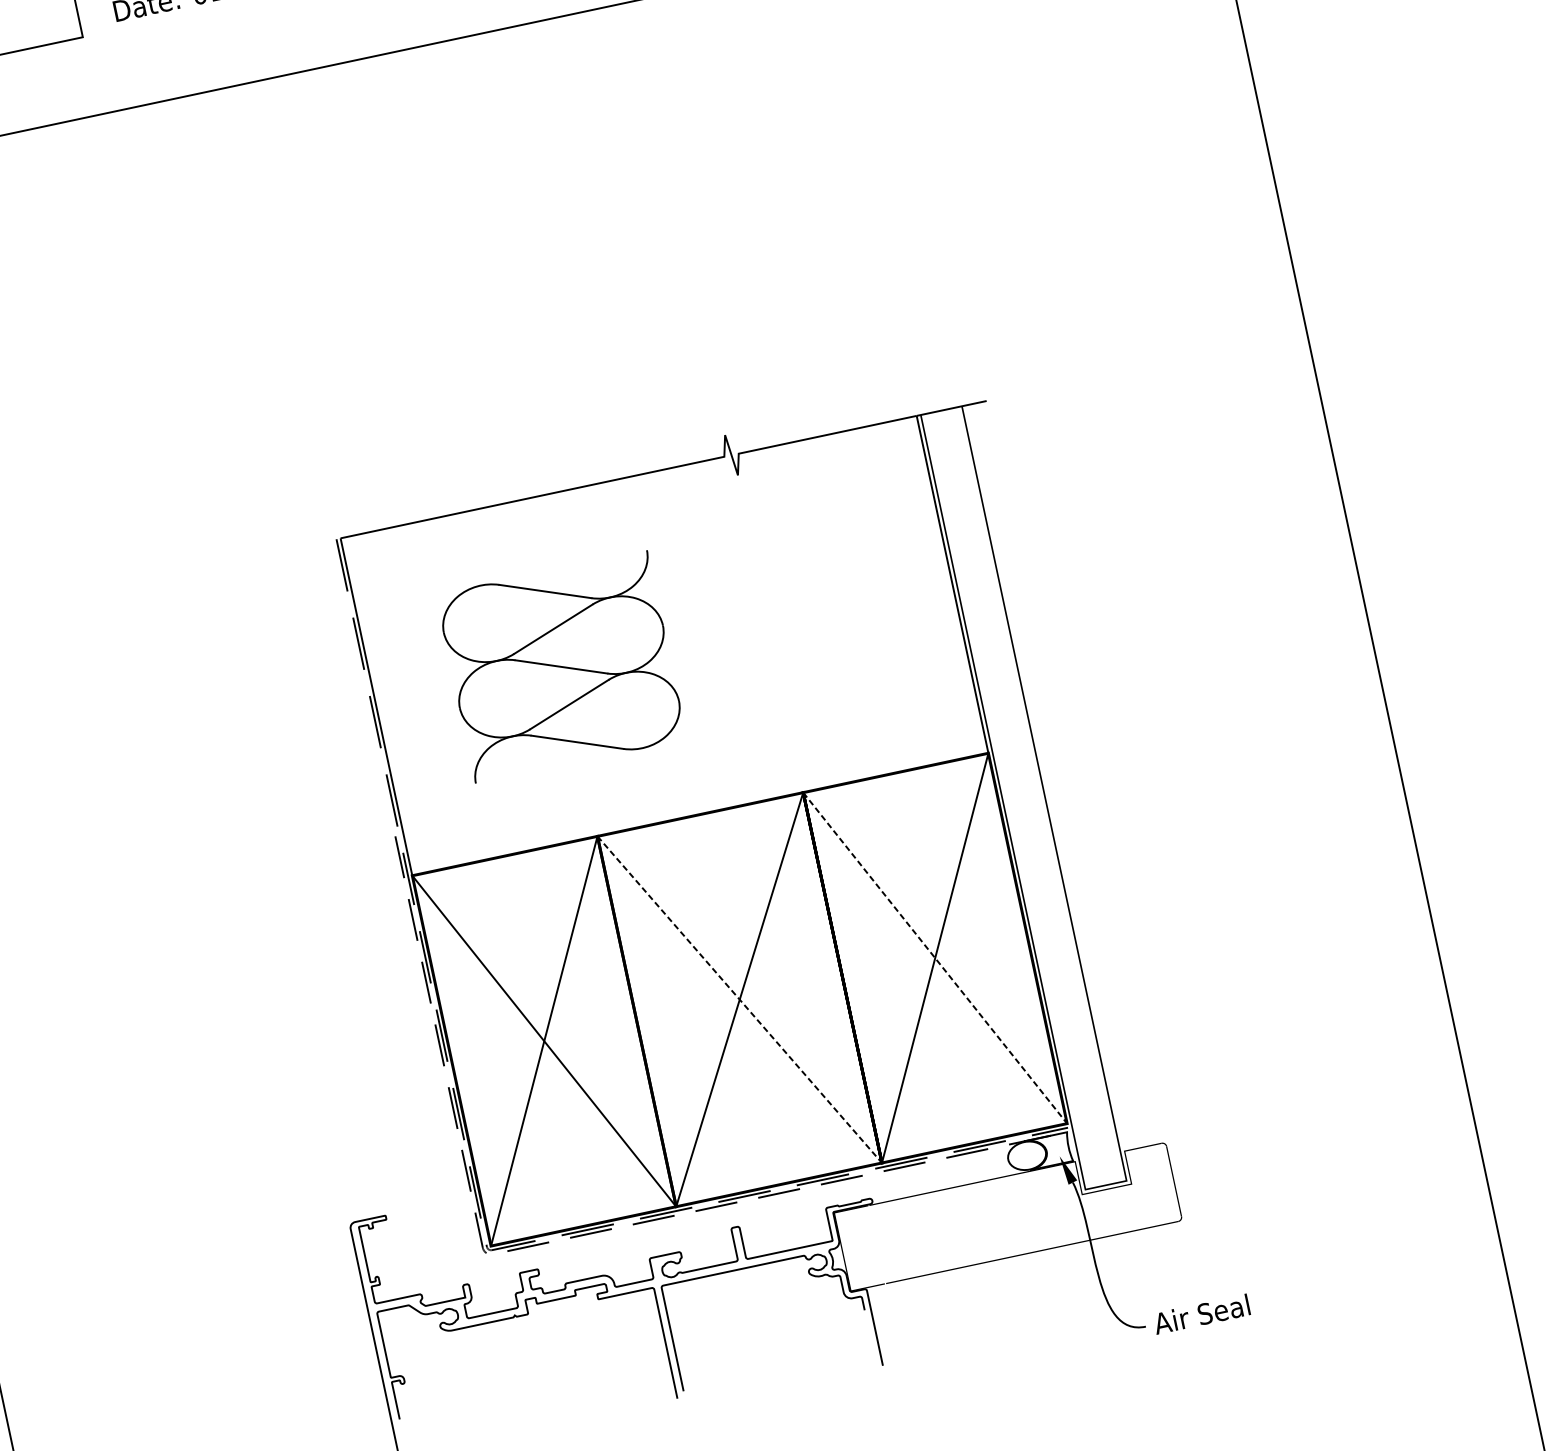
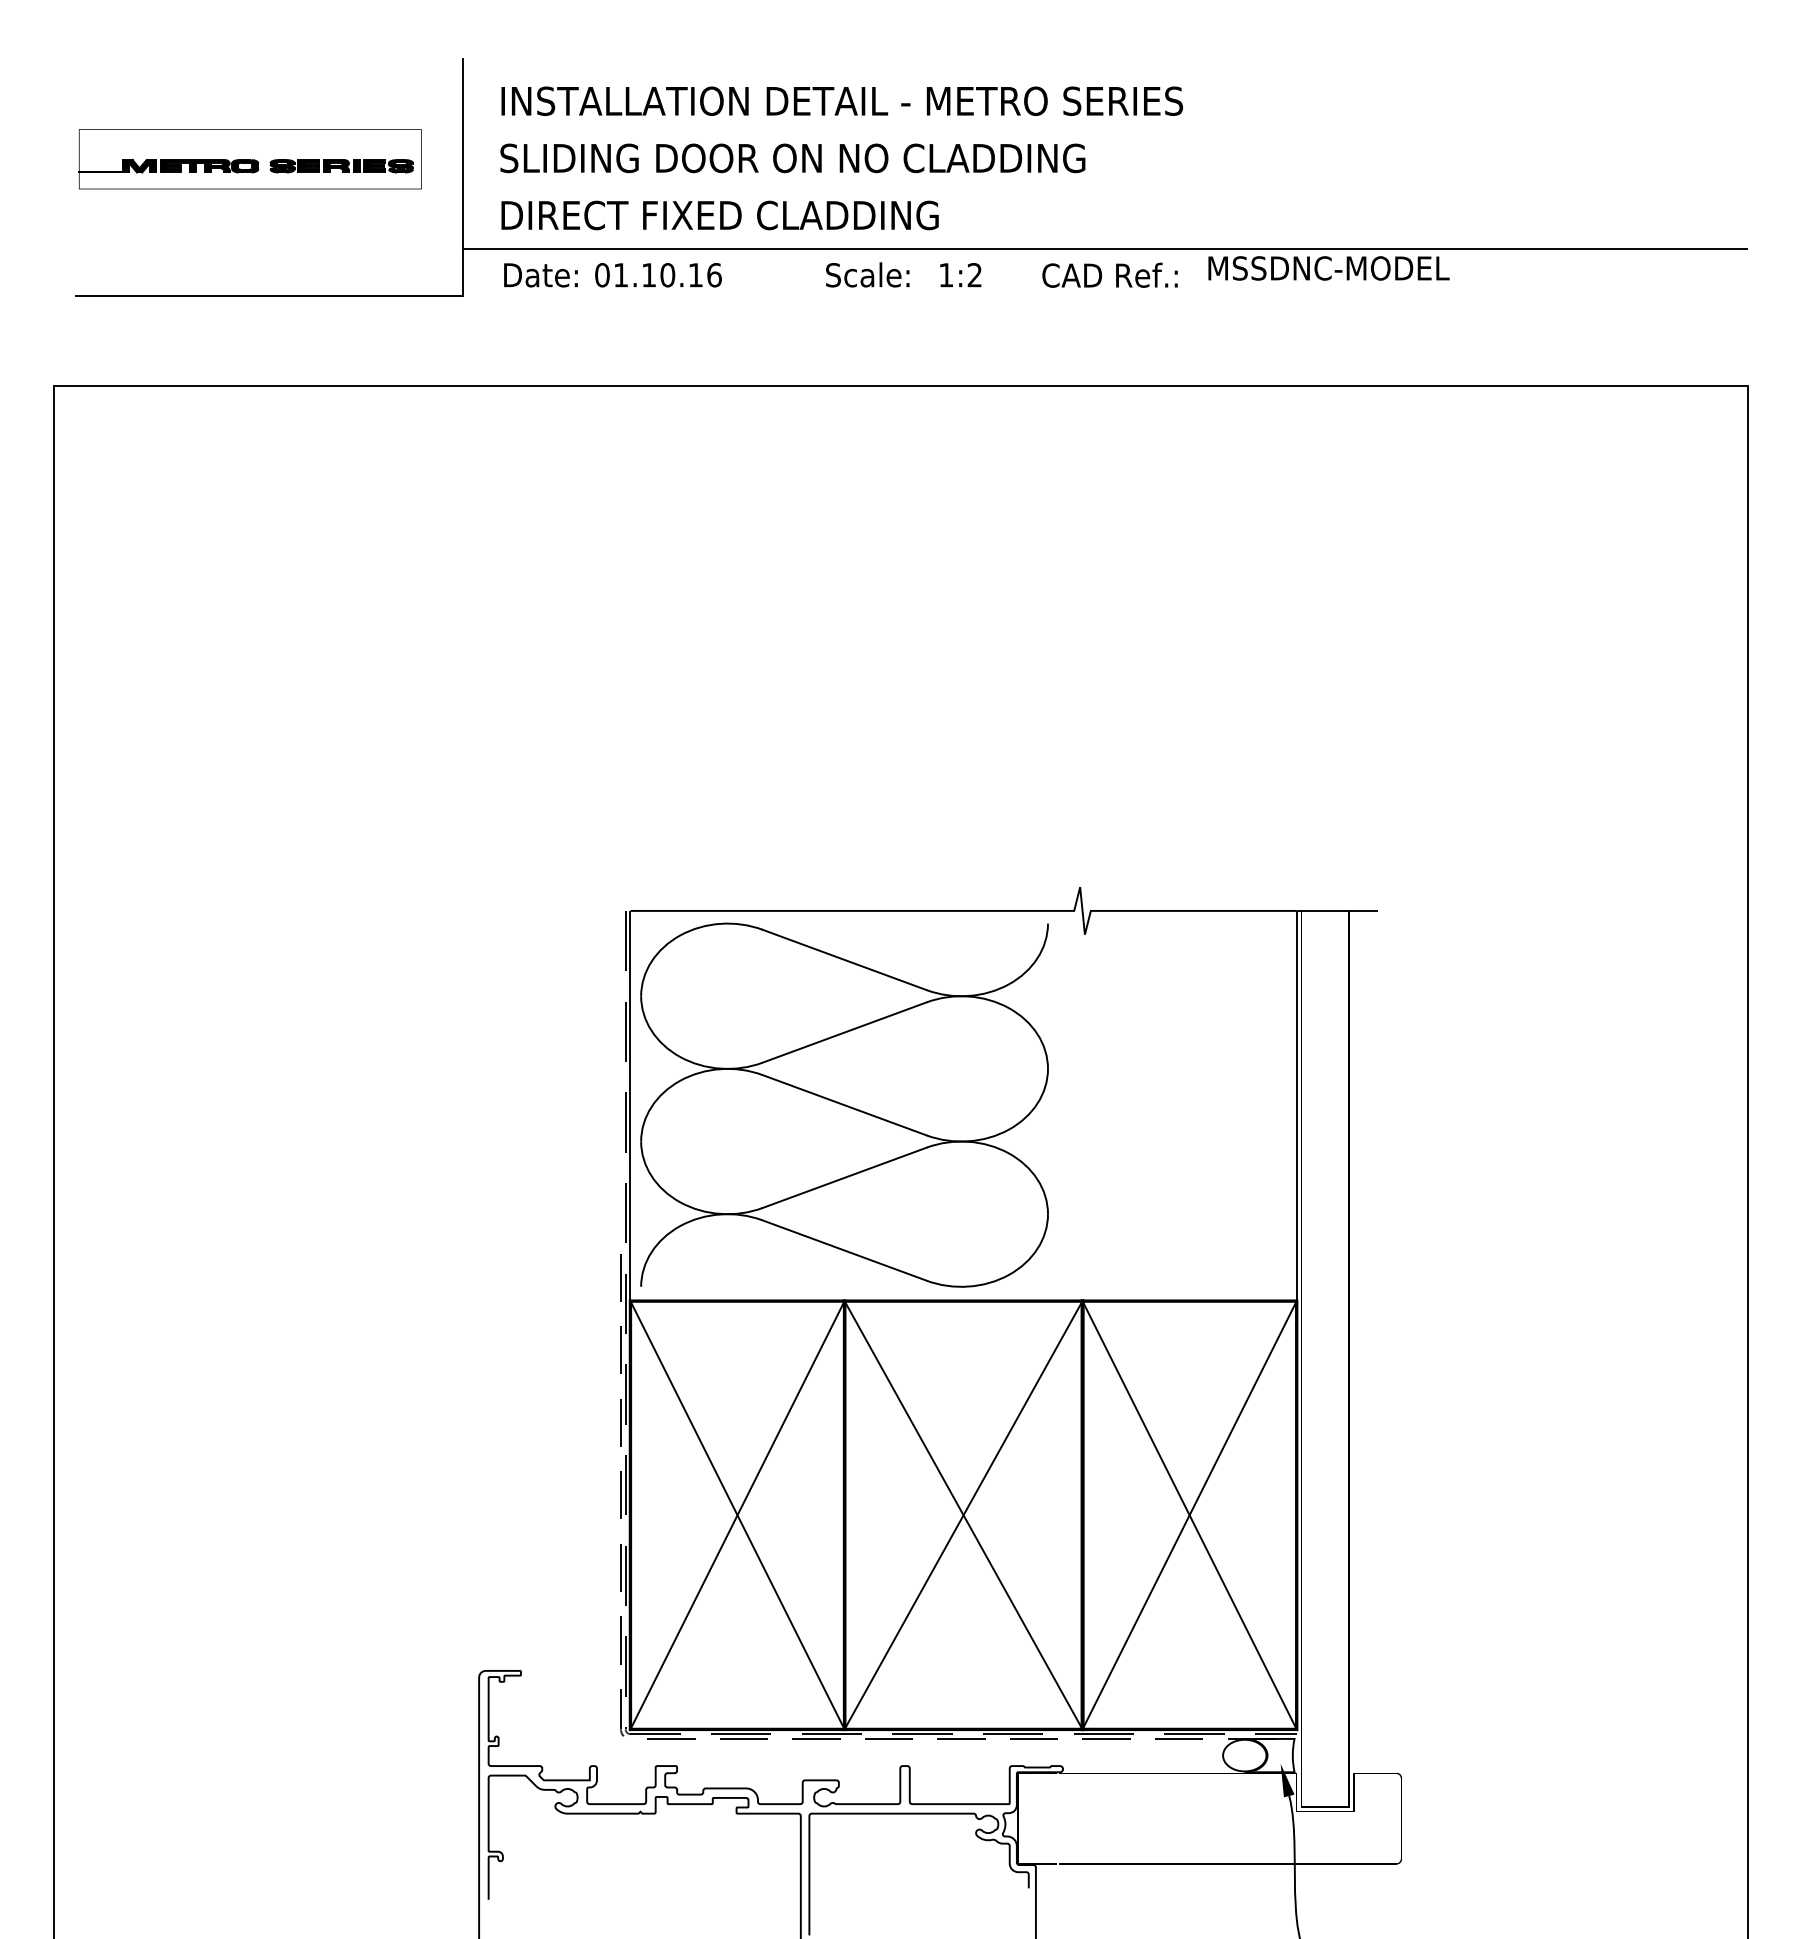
part: (561, 666) -> (844, 1104), size x1.67
line: (935, 958) -> (1189, 1515), dashed -> solid
line: (739, 999) -> (963, 1515), dashed -> solid

